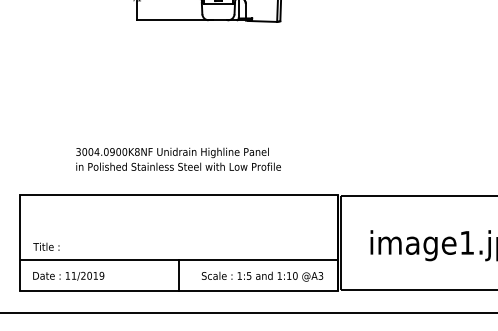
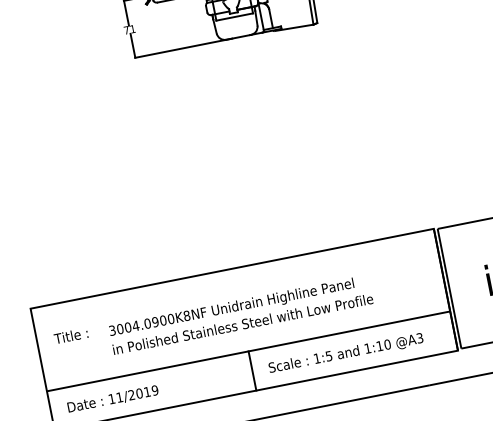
text: (178, 158) -> (240, 313), moved
text: (46, 246) -> (71, 335), moved
text: (262, 276) -> (346, 353), moved

